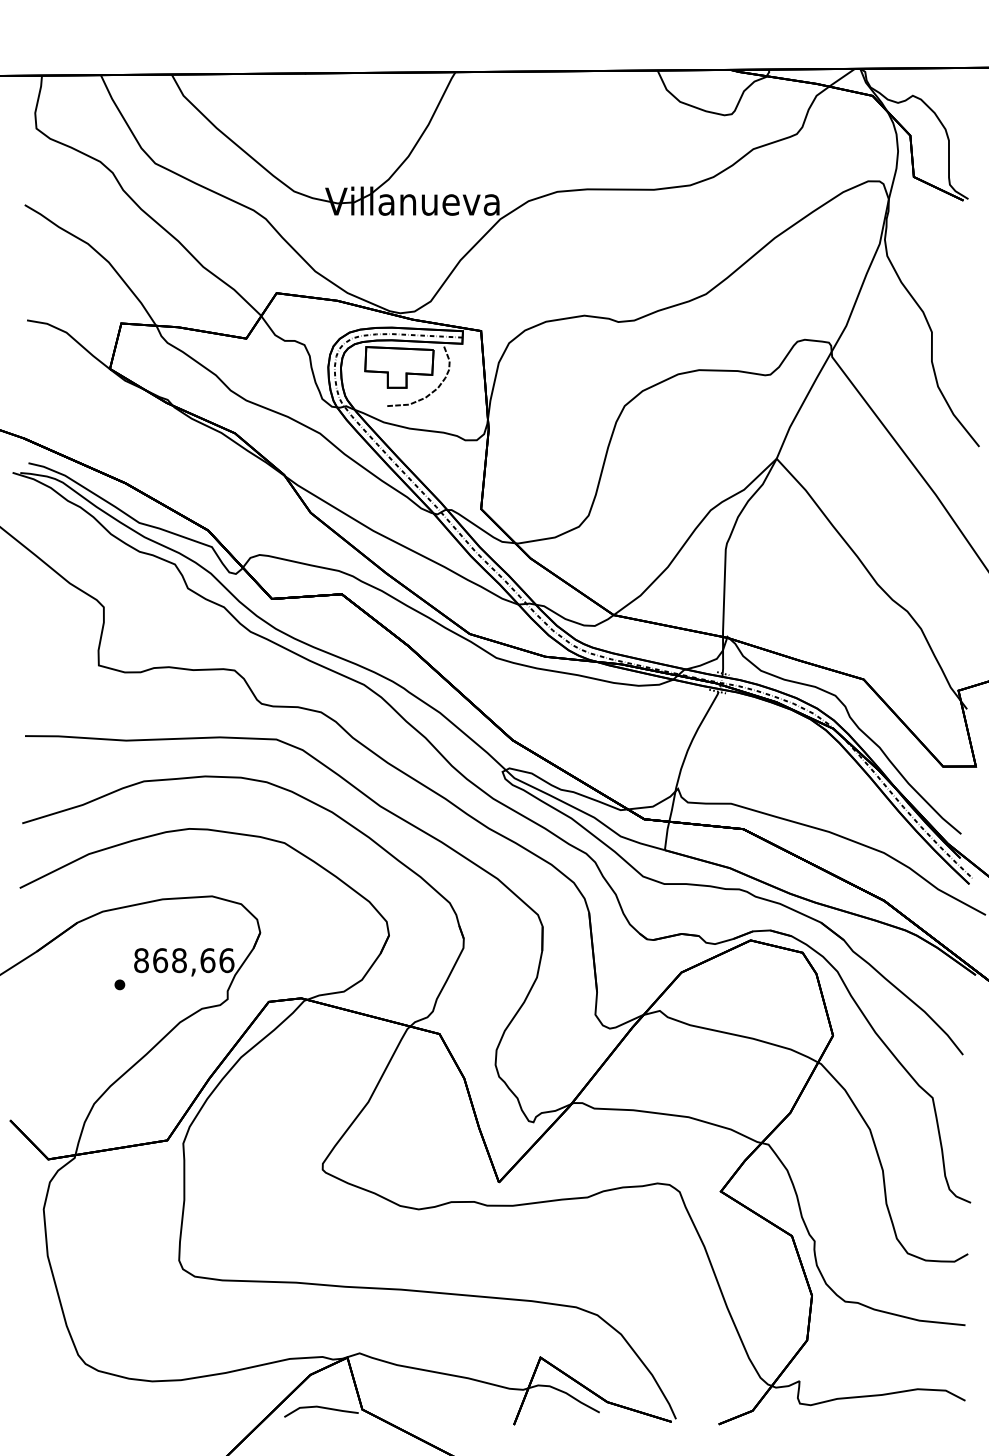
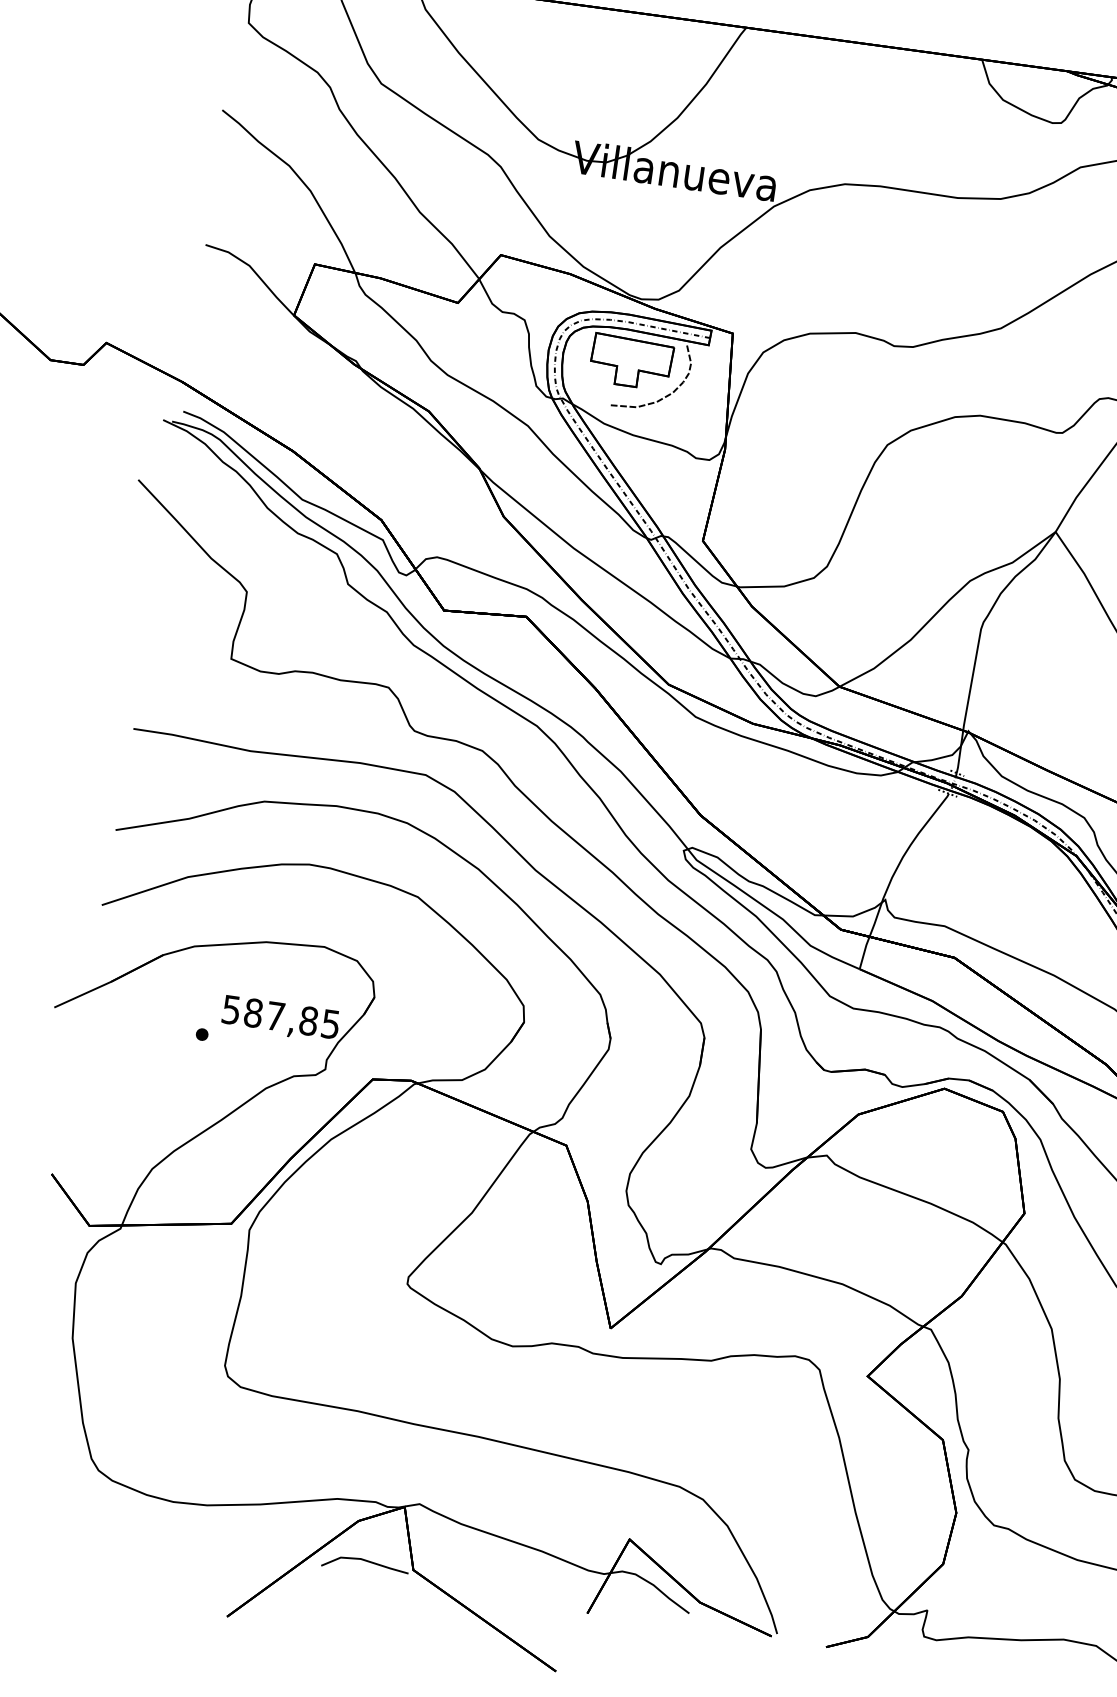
text: (184, 960) -> (281, 1017), 868,66 -> 587,85

